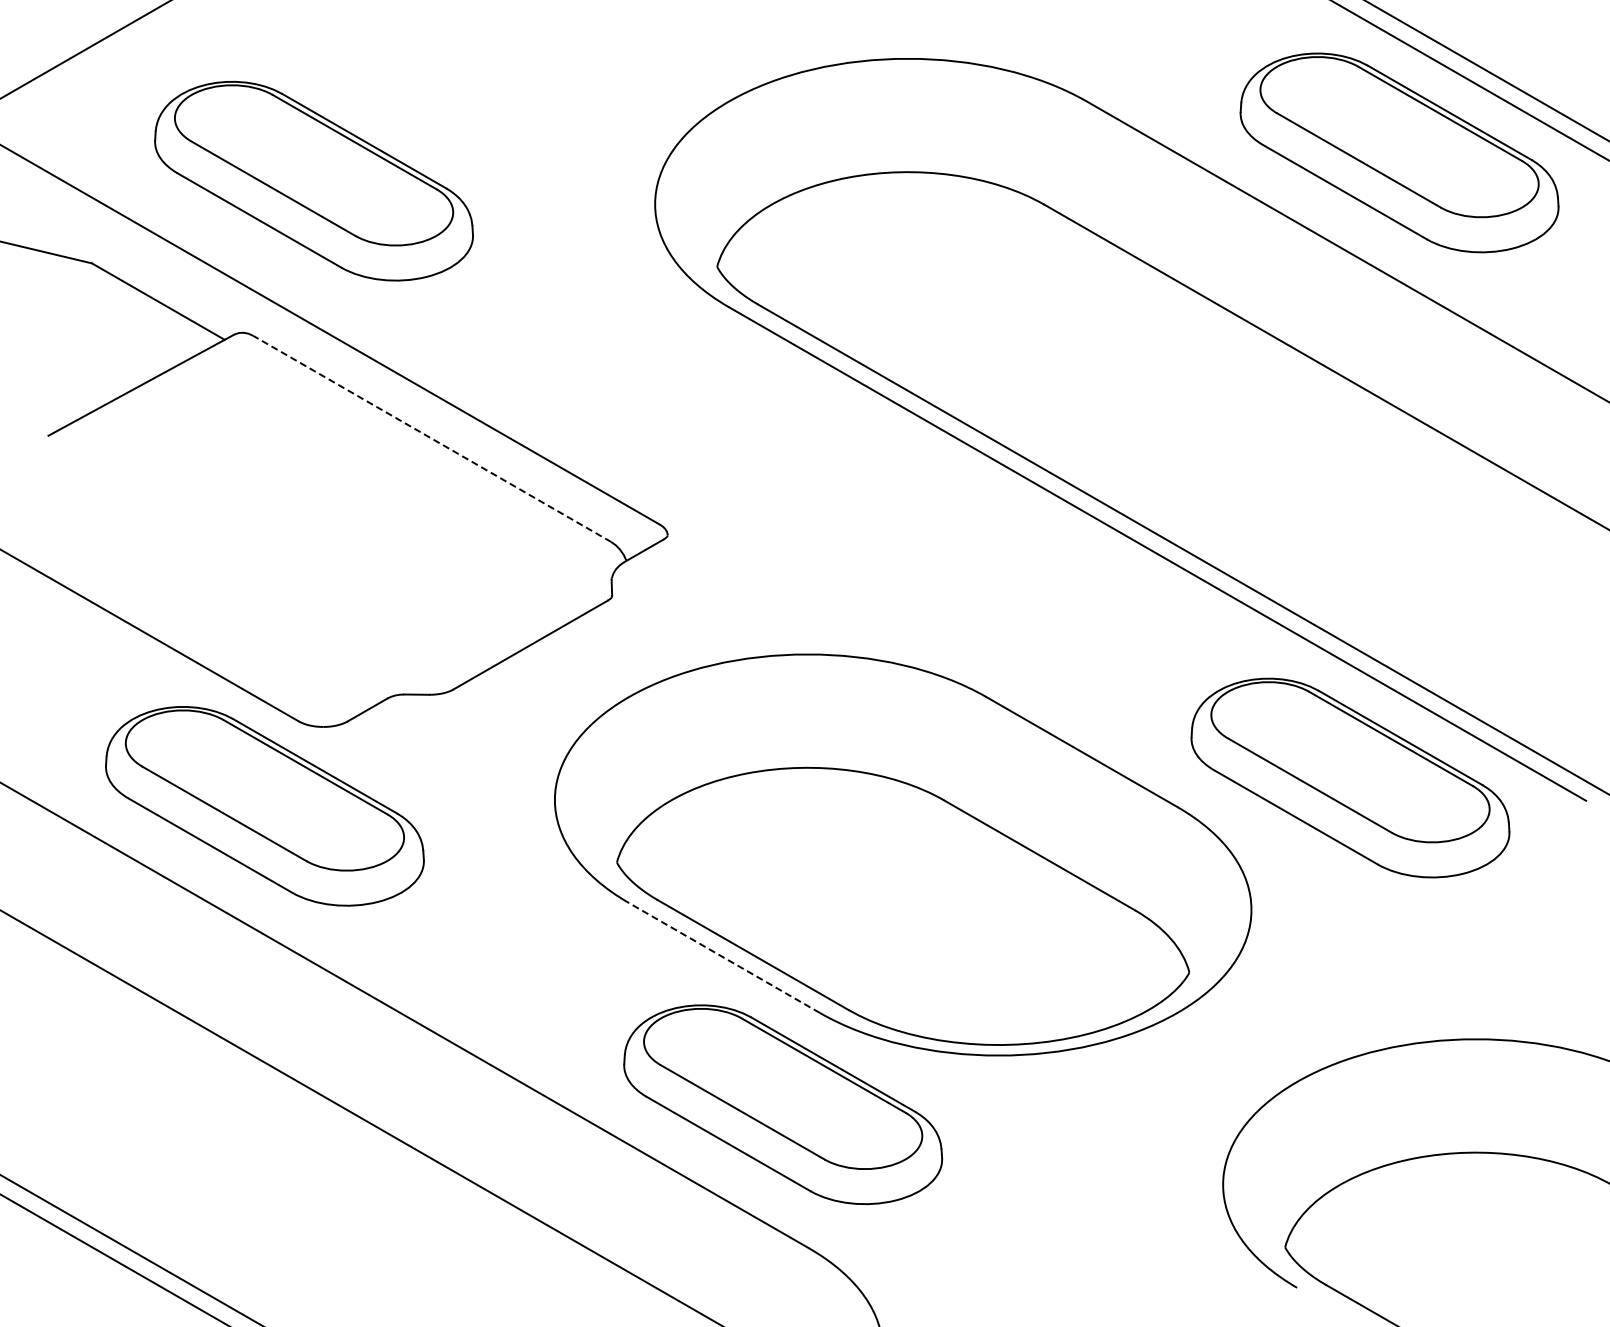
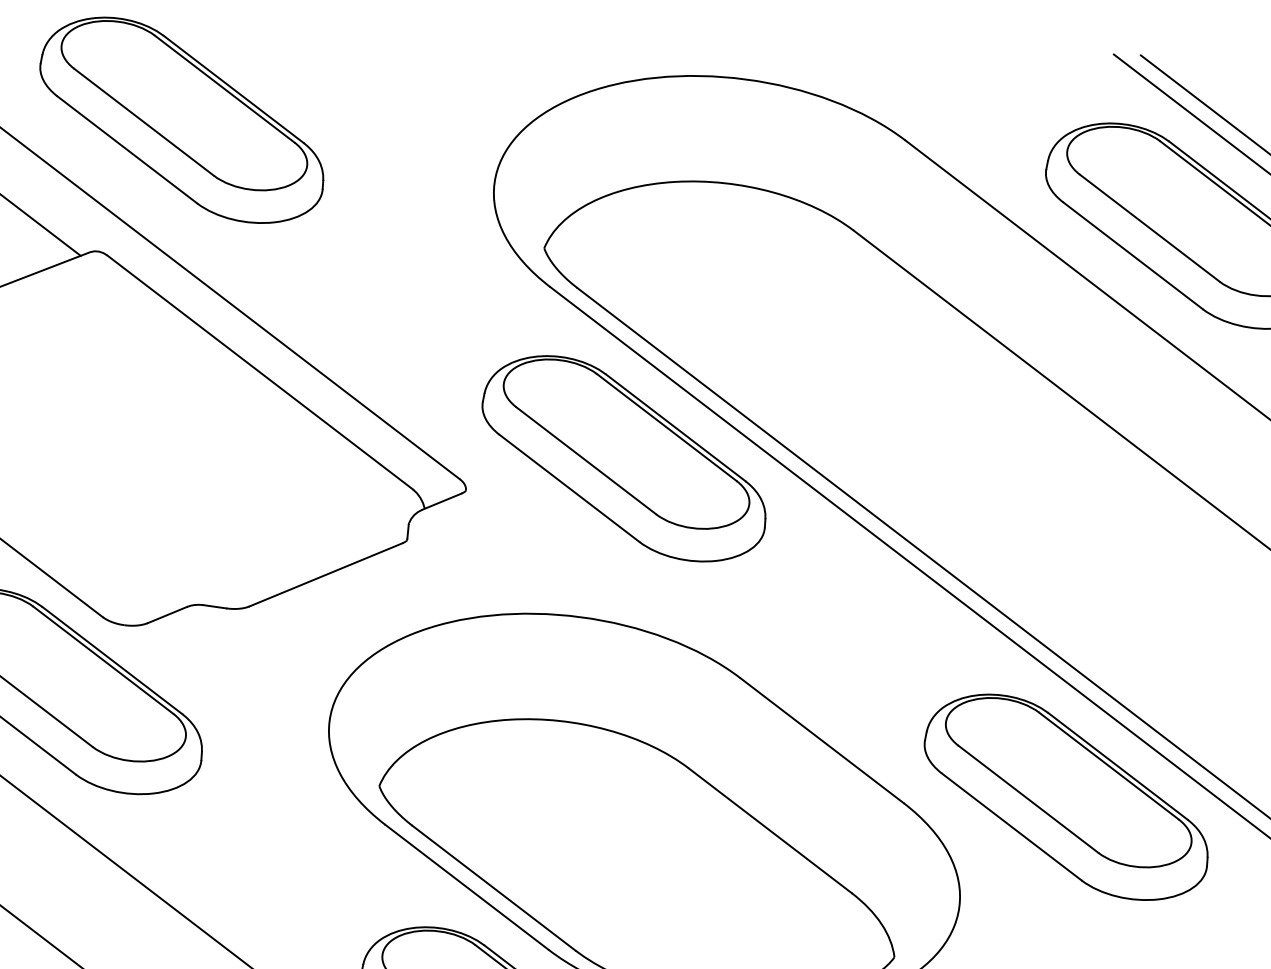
line: (432, 438) -> (260, 372), dashed -> solid
part: (832, 479) -> (624, 458), added
line: (724, 957) -> (467, 886), dashed -> solid

